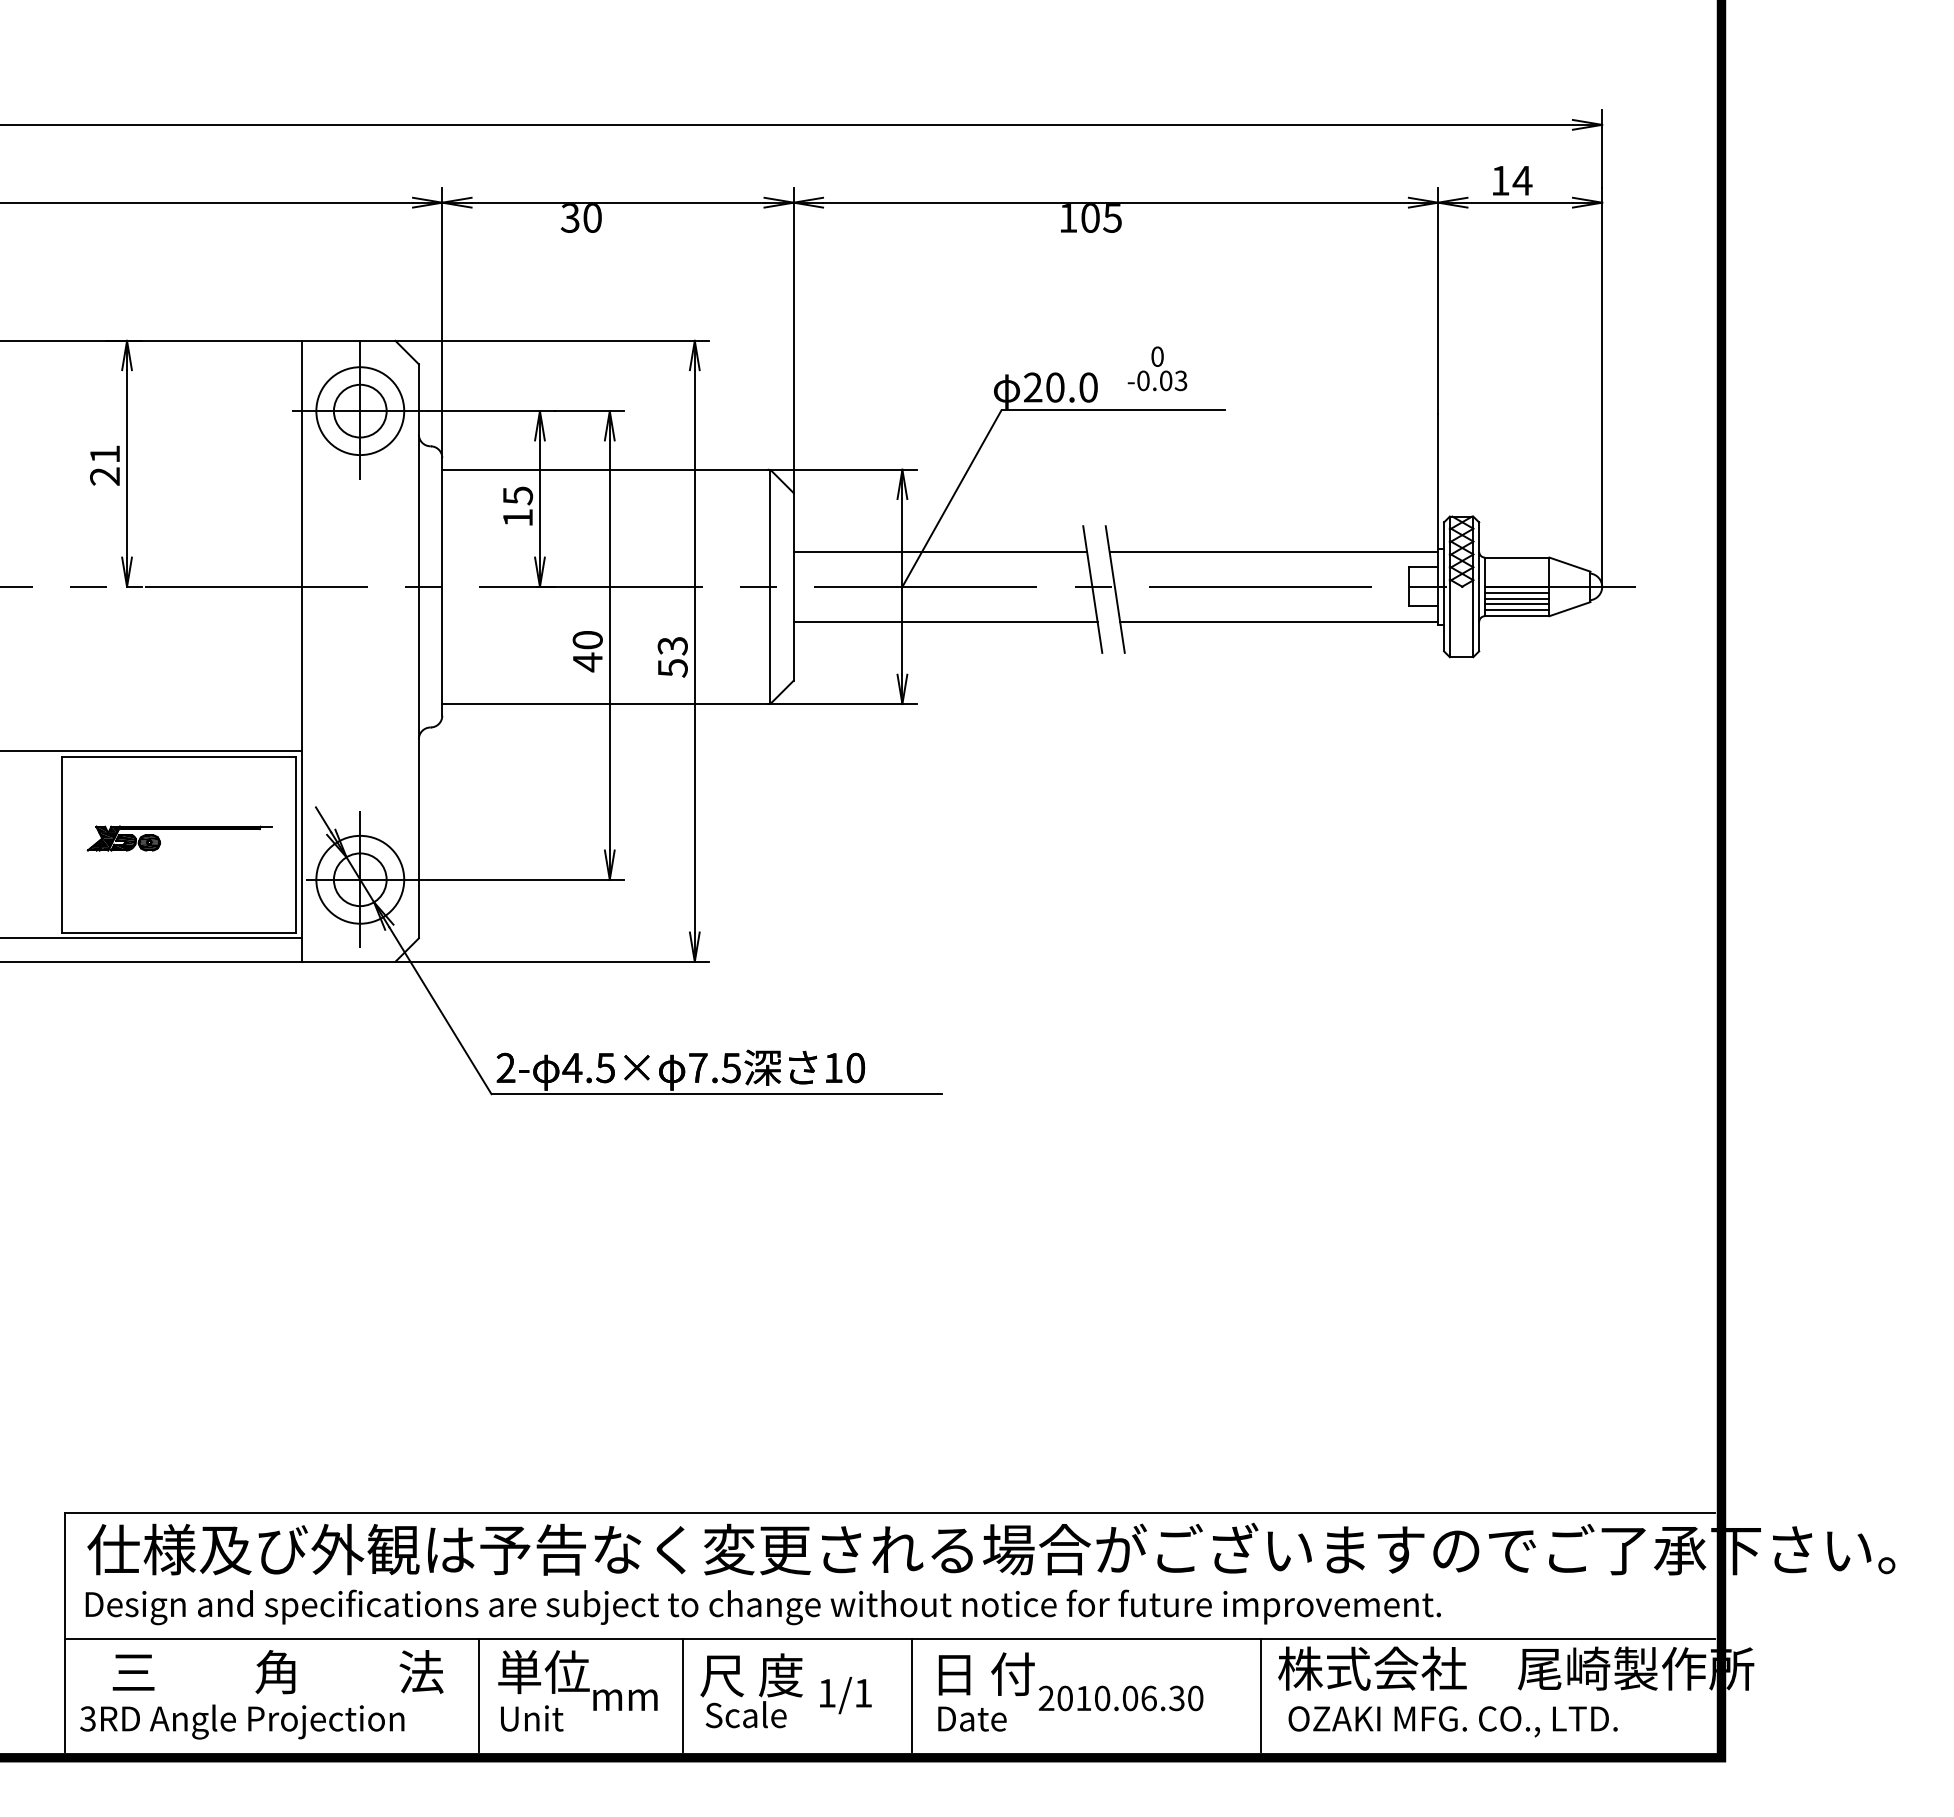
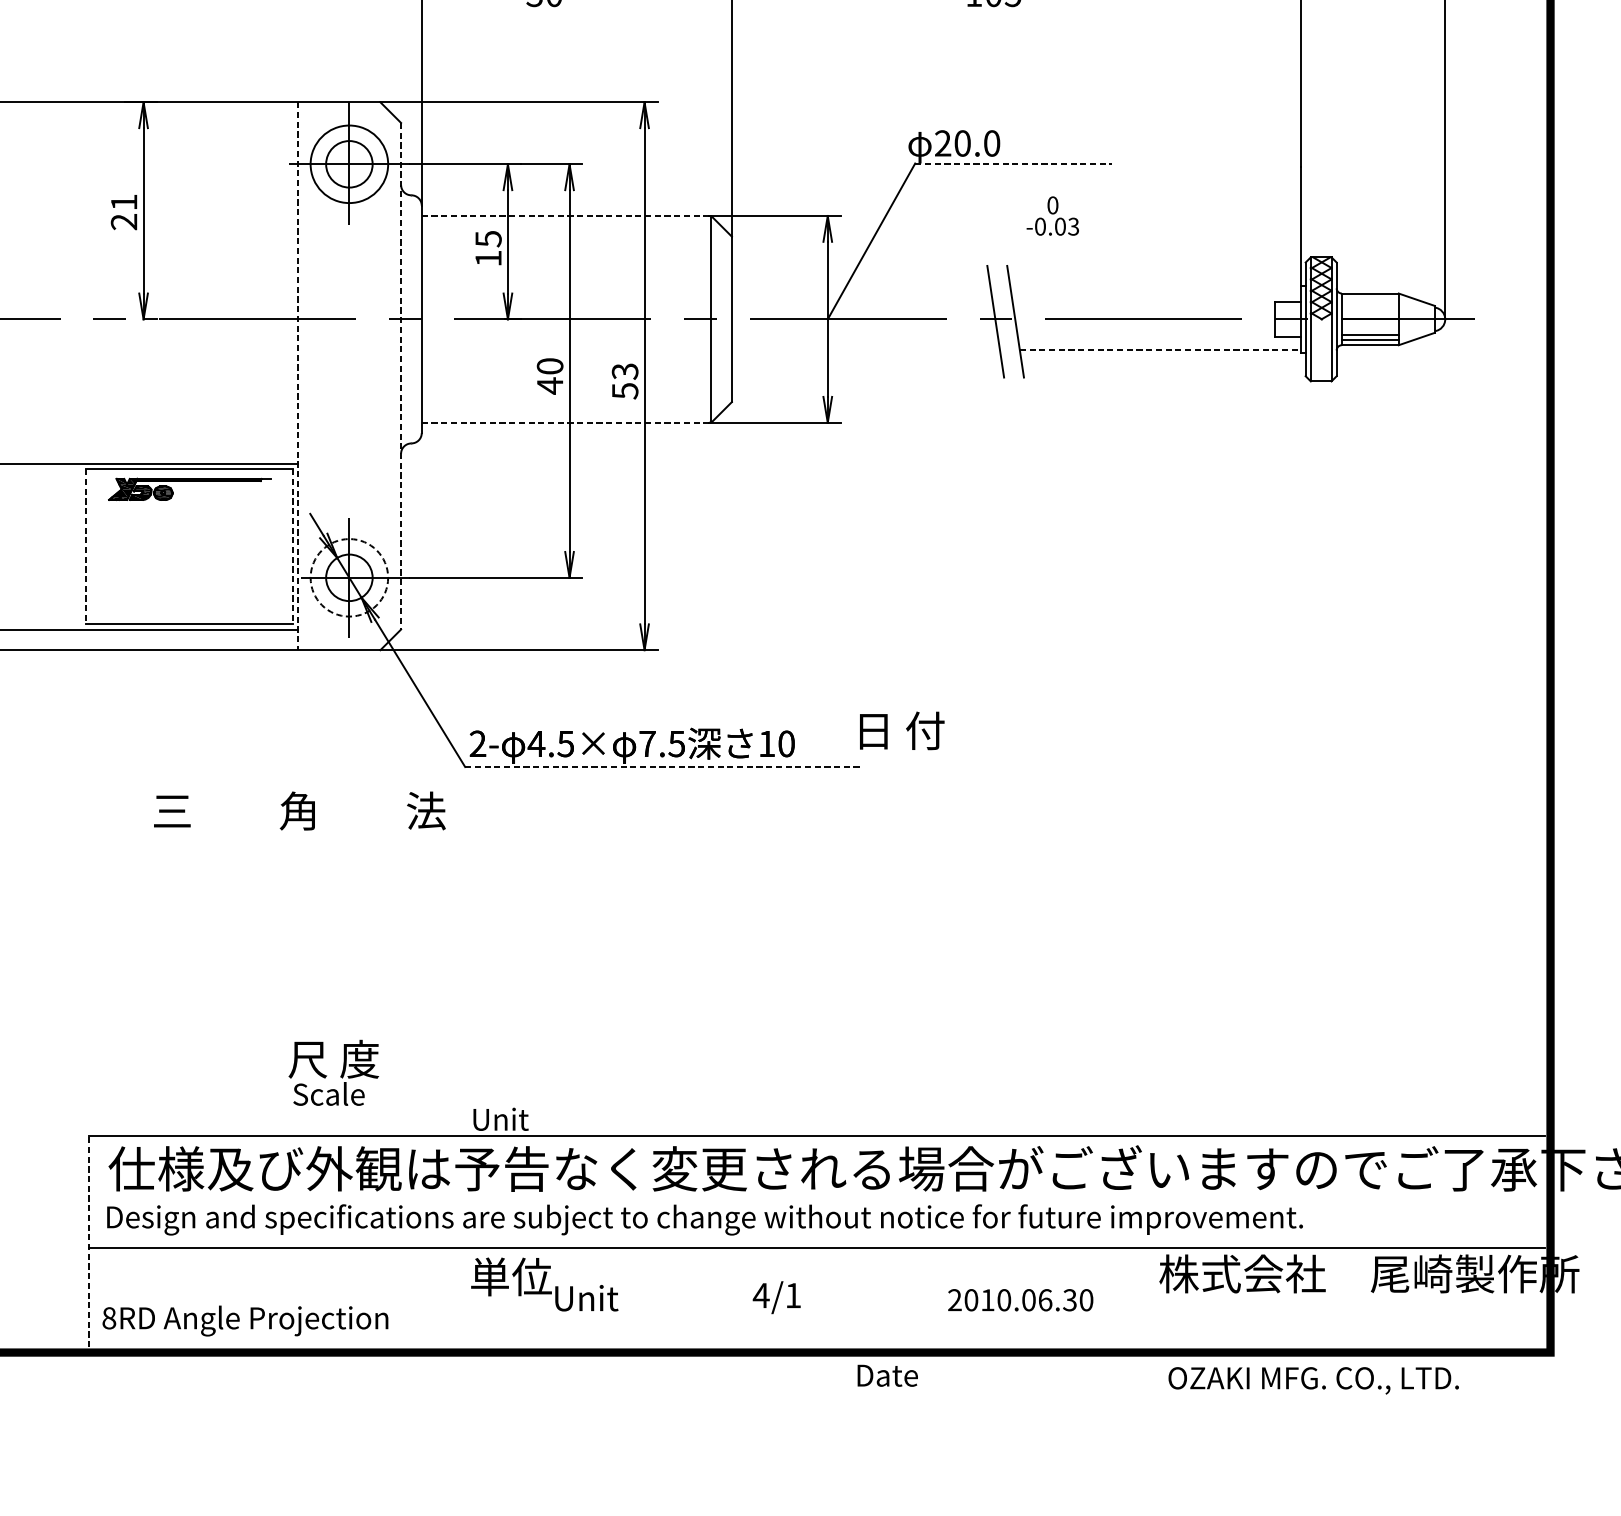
text: (1157, 368) -> (1052, 215), moved
line: (1113, 410) -> (1014, 163), solid -> dashed
line: (605, 469) -> (565, 215), solid -> dashed
line: (940, 551) -> (861, 288), removed
line: (1273, 551) -> (1155, 288), removed
line: (1517, 592) -> (1370, 324), removed
line: (1517, 598) -> (1370, 329), removed
line: (945, 622) -> (865, 350), removed
line: (1279, 622) -> (1160, 350), solid -> dashed
line: (301, 651) -> (297, 376), solid -> dashed
line: (418, 651) -> (400, 376), solid -> dashed
line: (605, 704) -> (565, 423), solid -> dashed
part: (179, 829) -> (189, 481), moved
line: (61, 844) -> (85, 546), solid -> dashed
line: (295, 844) -> (292, 546), solid -> dashed
circle: (360, 879) -> (349, 577), solid -> dashed
line: (717, 1094) -> (664, 767), solid -> dashed
line: (65, 1631) -> (89, 1241), solid -> dashed
text: (277, 1672) -> (299, 811), moved
text: (986, 1673) -> (901, 730), moved
text: (751, 1690) -> (333, 1072), moved
text: (826, 1693) -> (760, 1295), 1/1 -> 4/1
line: (478, 1695) -> (453, 1297), removed
line: (683, 1695) -> (634, 1297), removed
line: (912, 1695) -> (836, 1297), removed
line: (1260, 1695) -> (1143, 1297), removed
text: (629, 1696) -> (586, 1298), mm -> Unit
text: (87, 1718) -> (108, 1317), 3RD -> 8RD
text: (532, 1718) -> (501, 1119), moved
text: (972, 1718) -> (887, 1375), moved
text: (1452, 1721) -> (1313, 1380), moved

